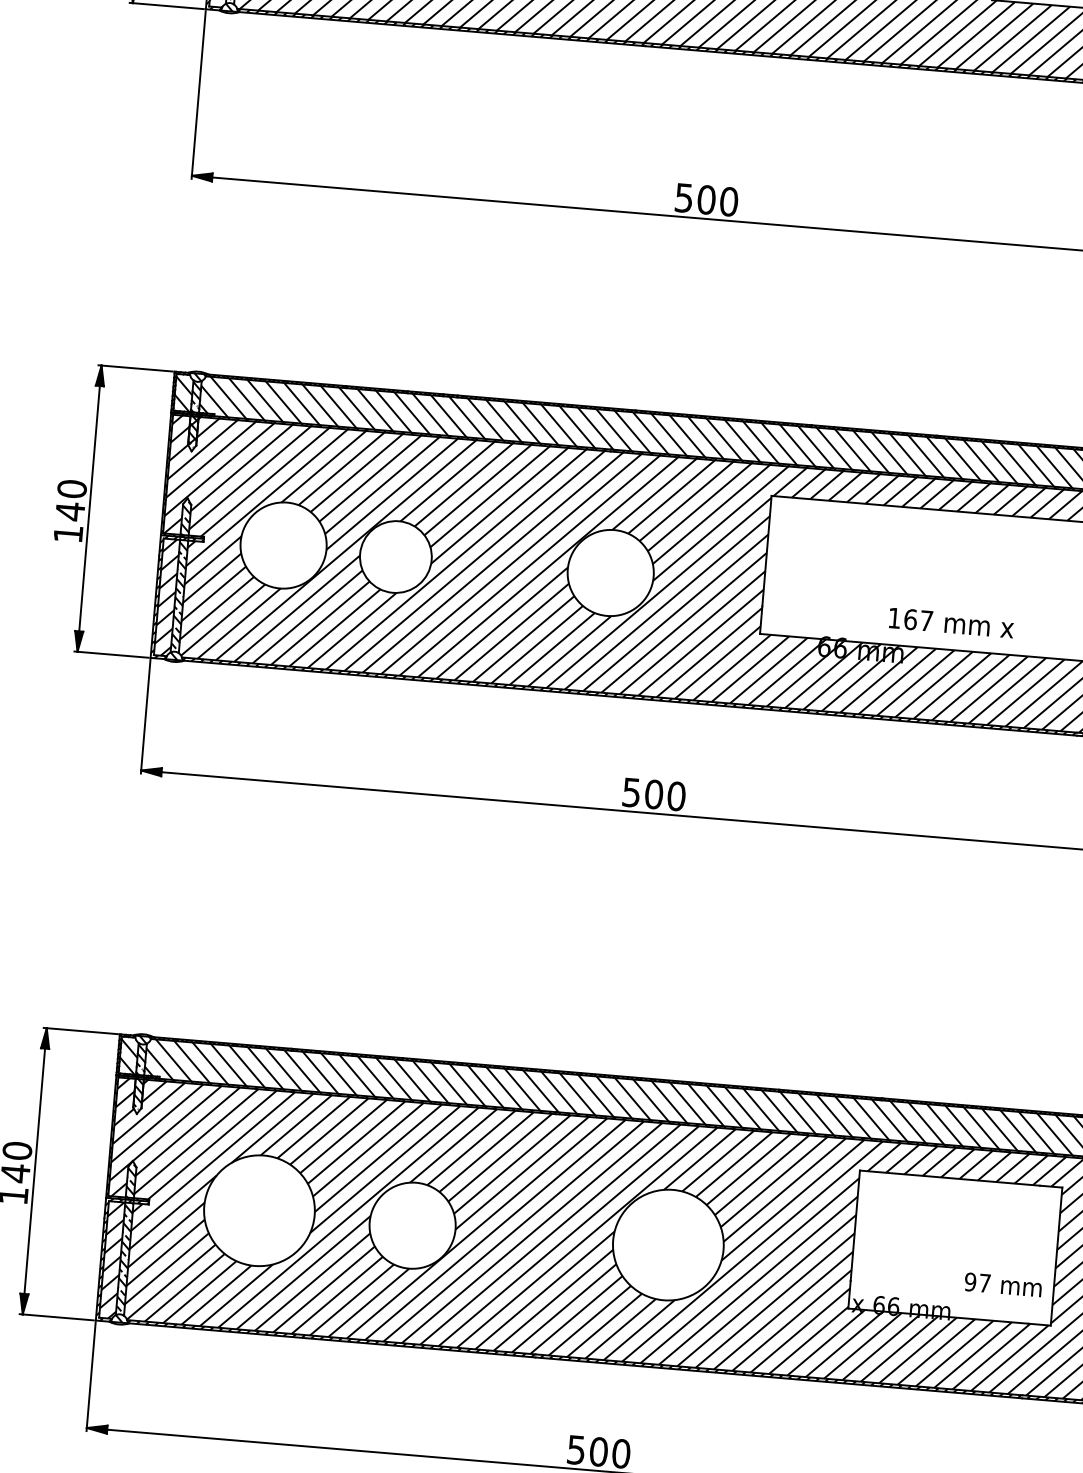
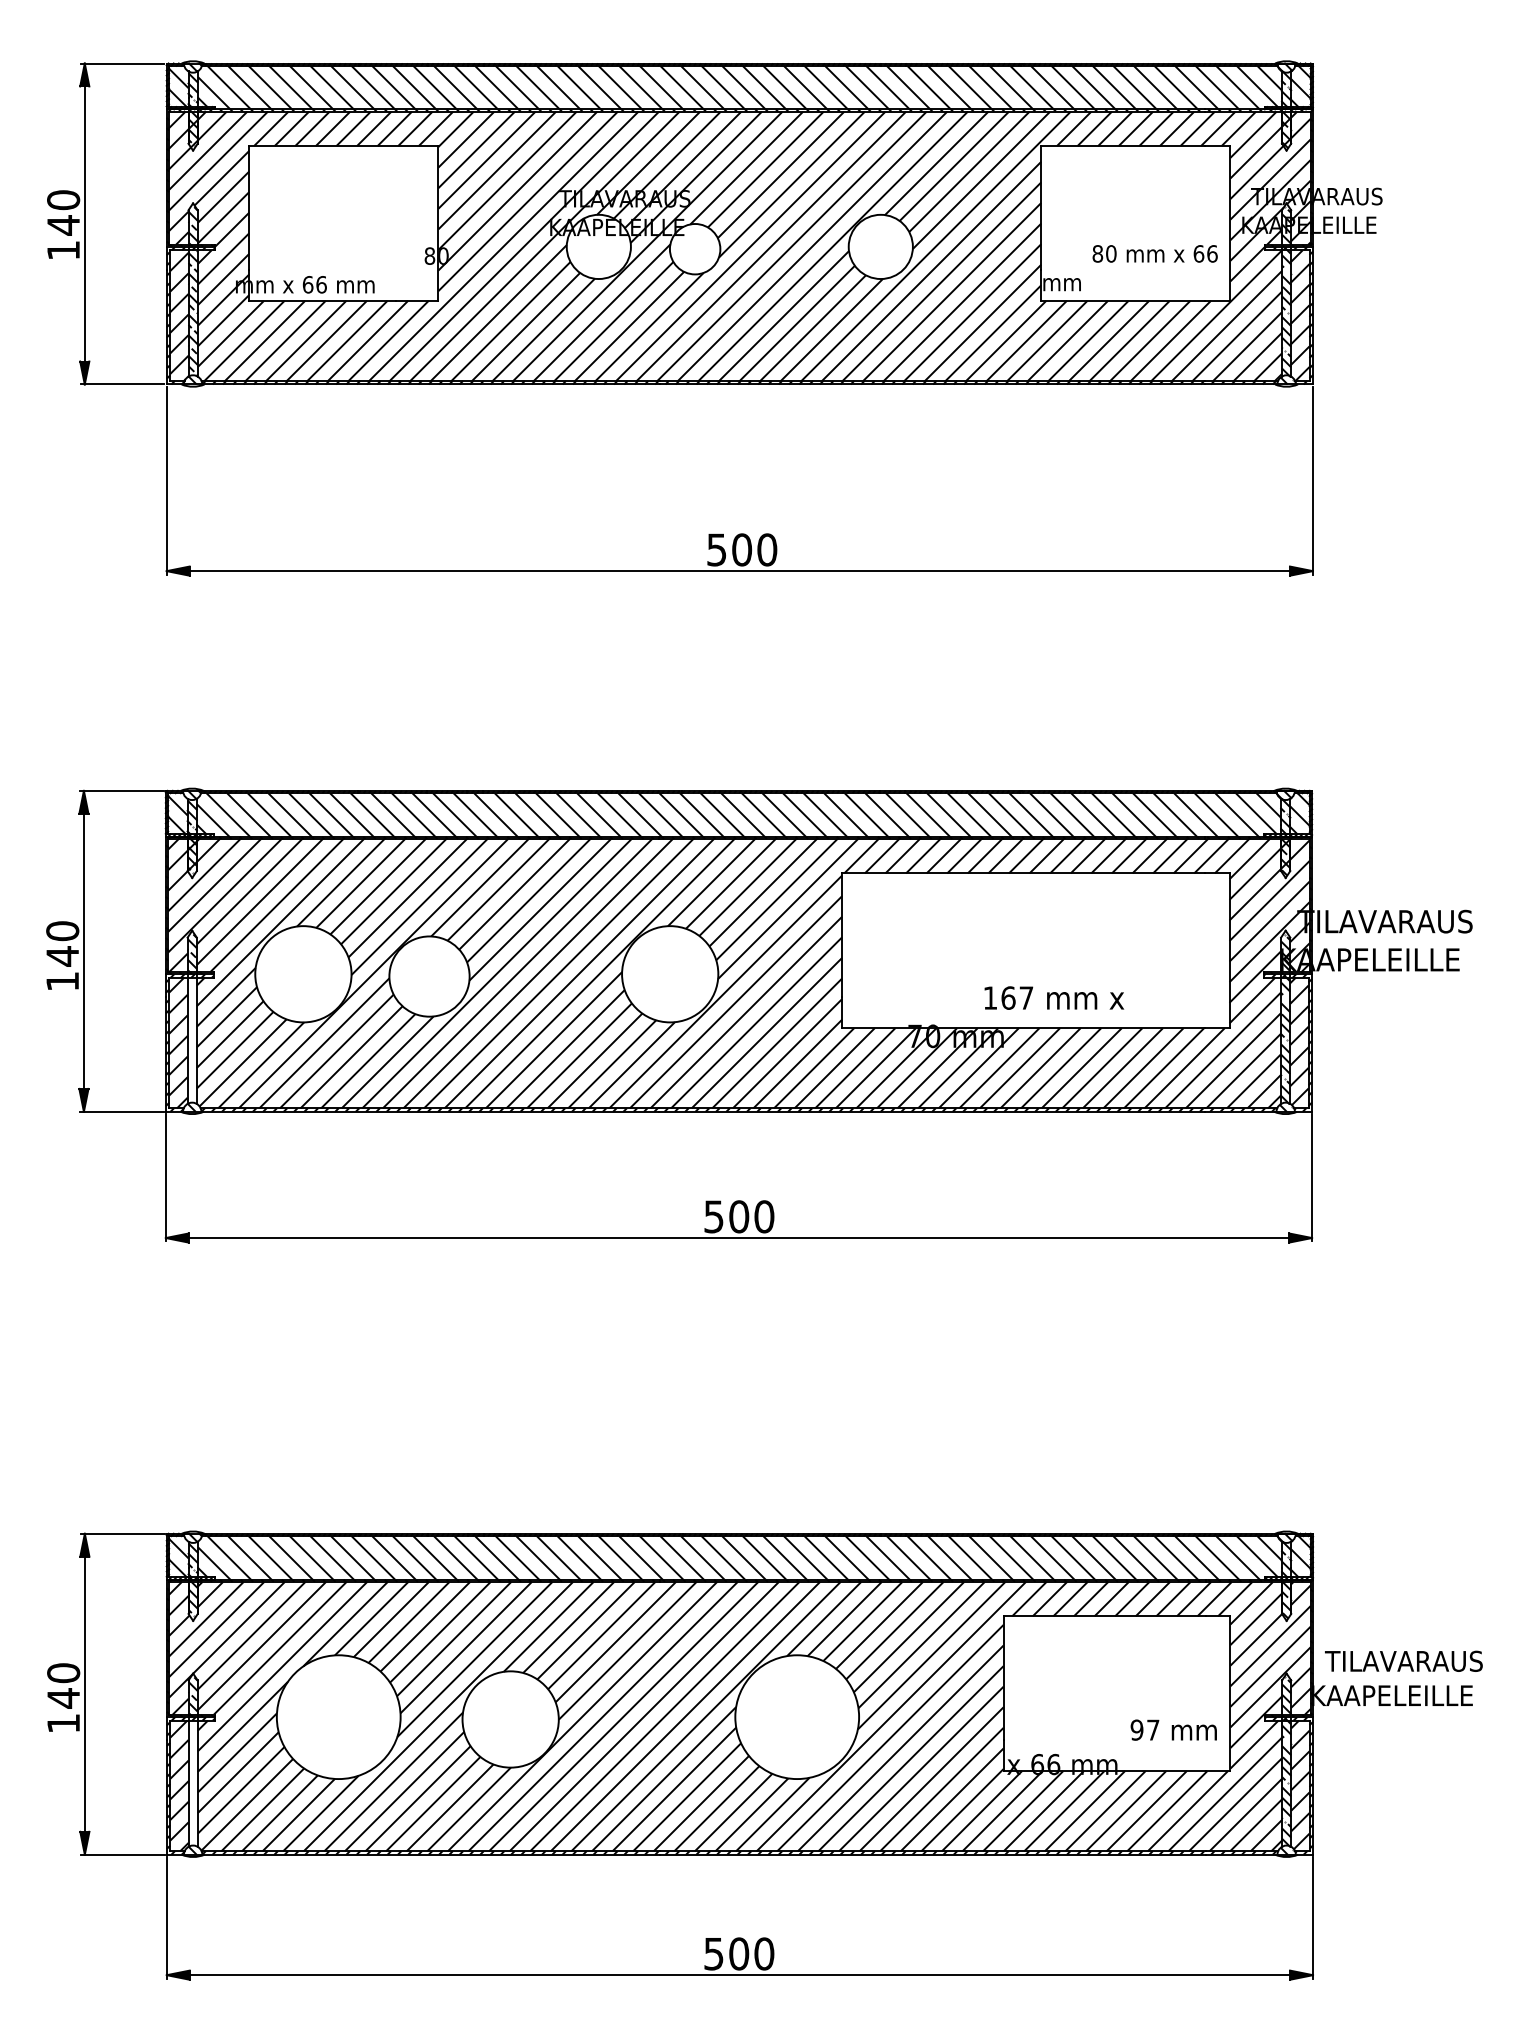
hatch: (178, 596) -> (191, 1040), removed
text: (832, 647) -> (924, 1036), 66 -> 70
hatch: (124, 1258) -> (192, 1783), removed

